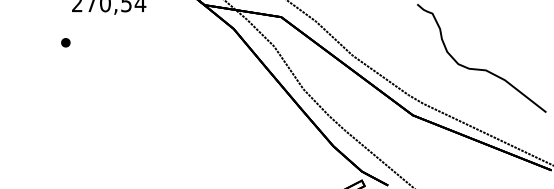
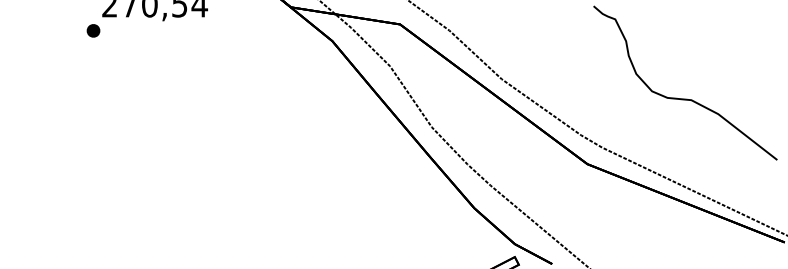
part: (65, 42) -> (93, 30), moved

